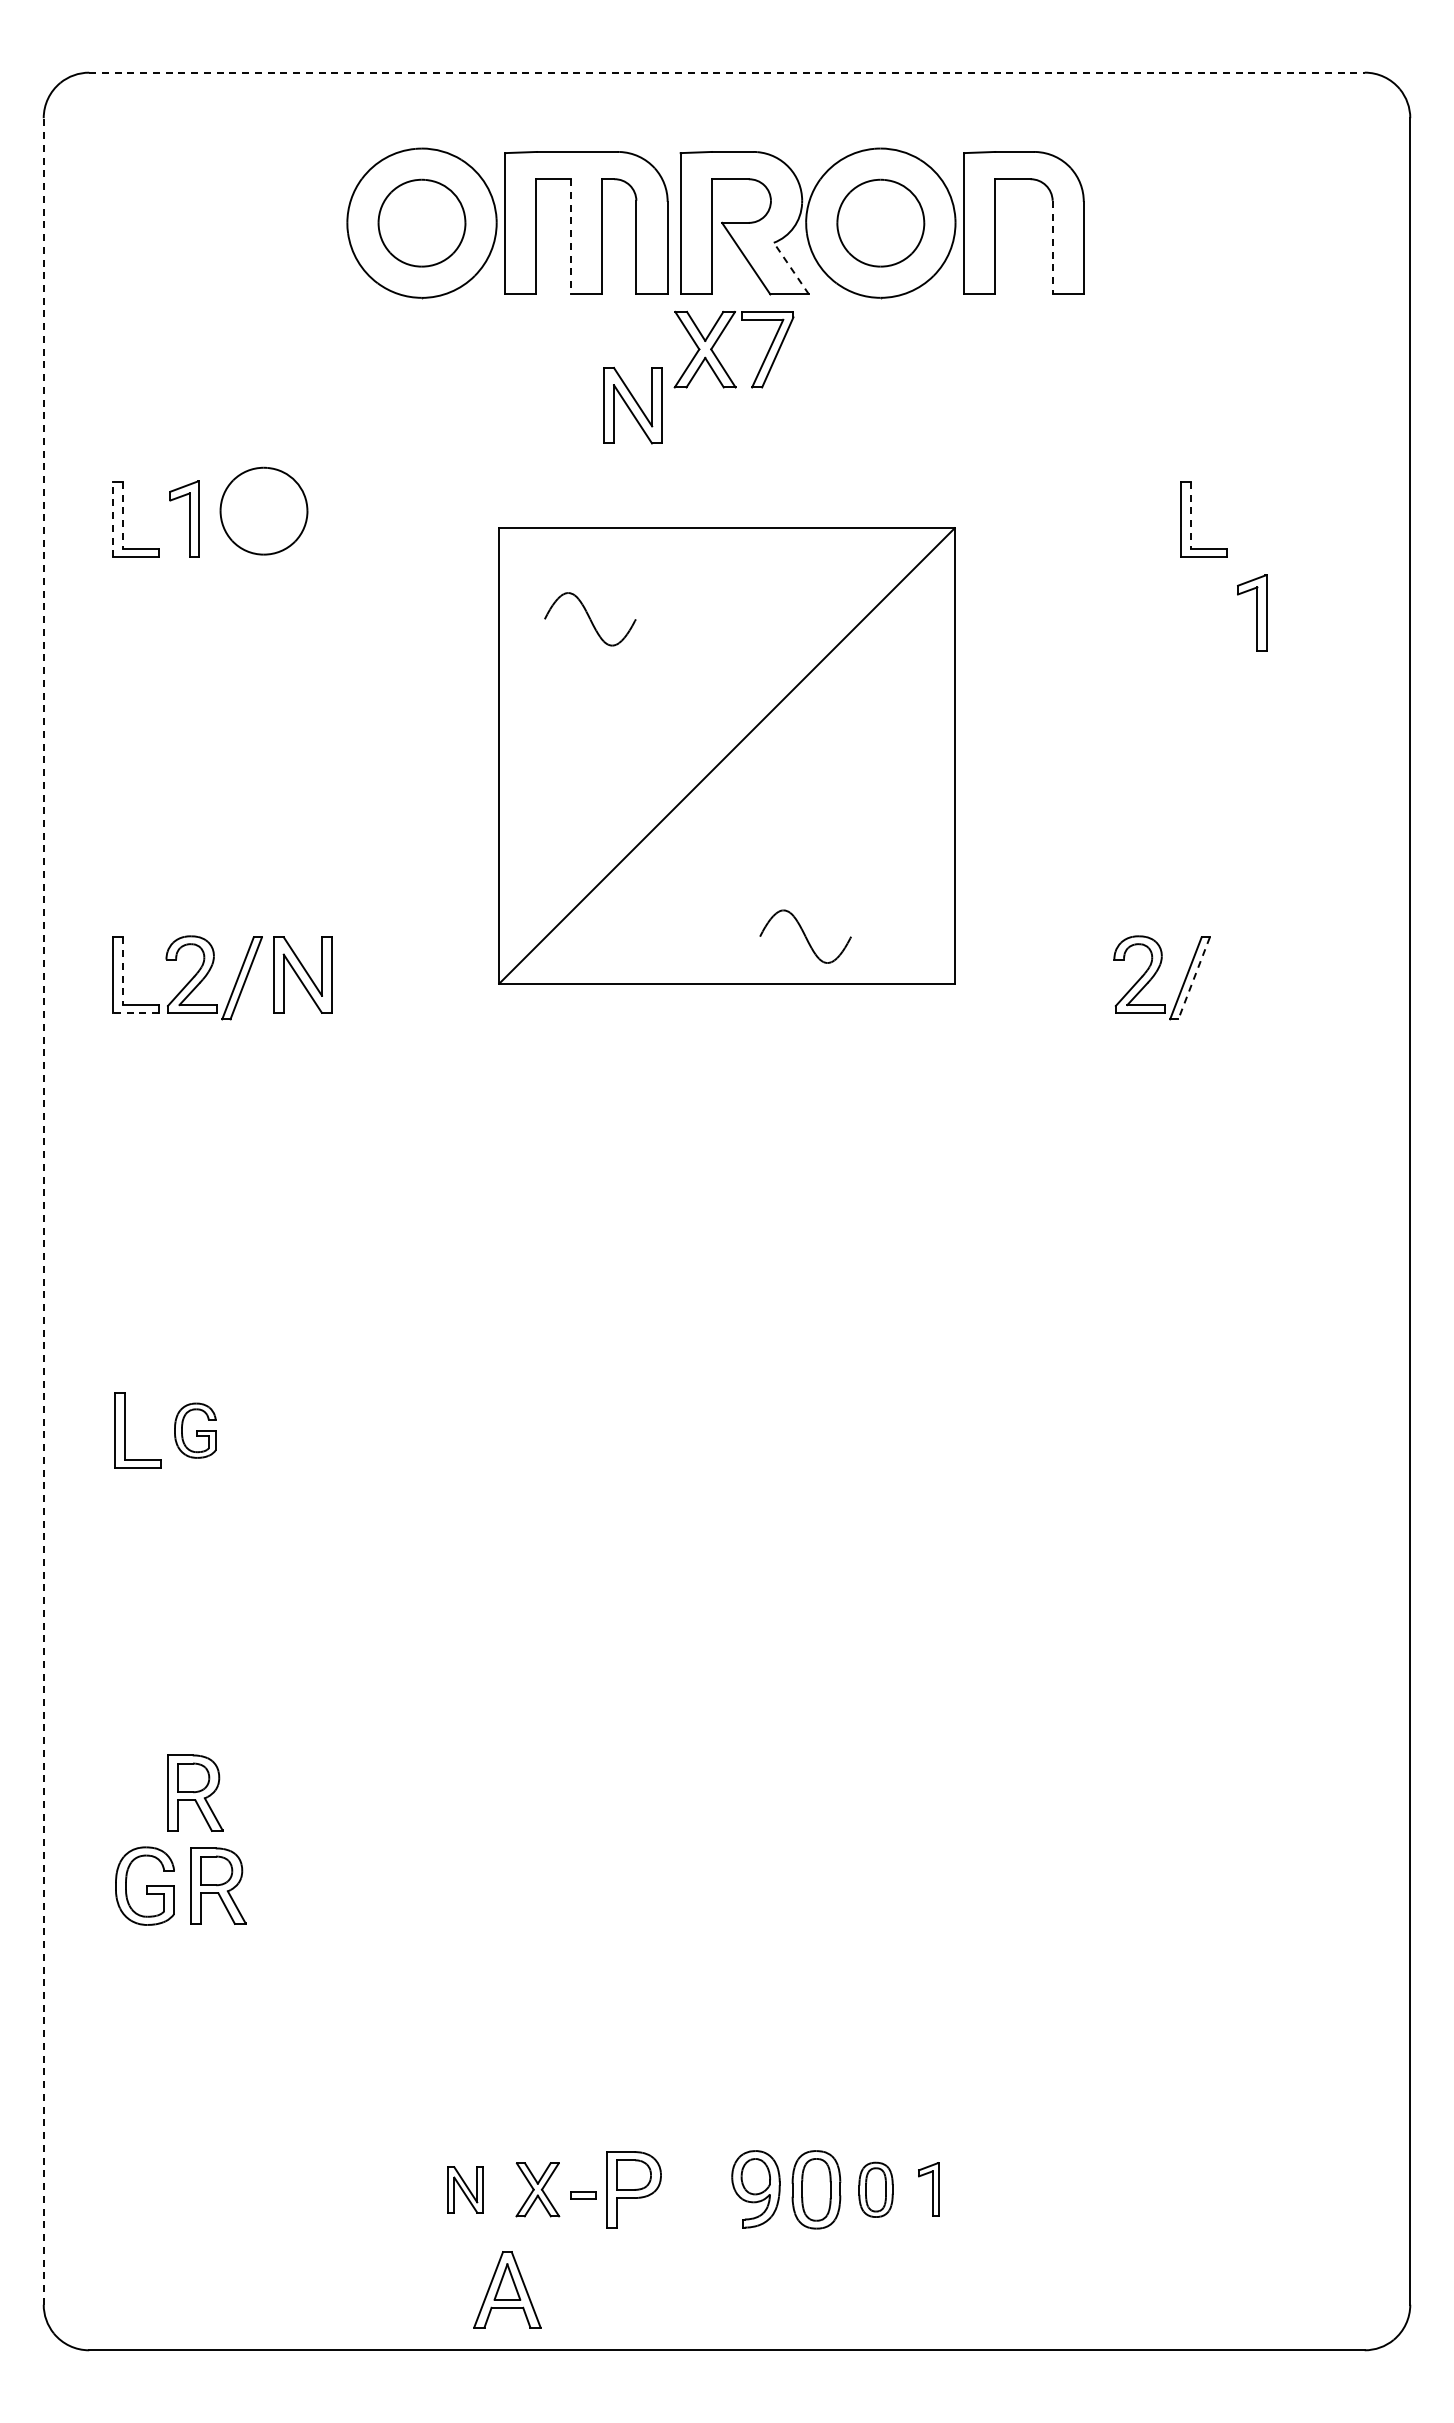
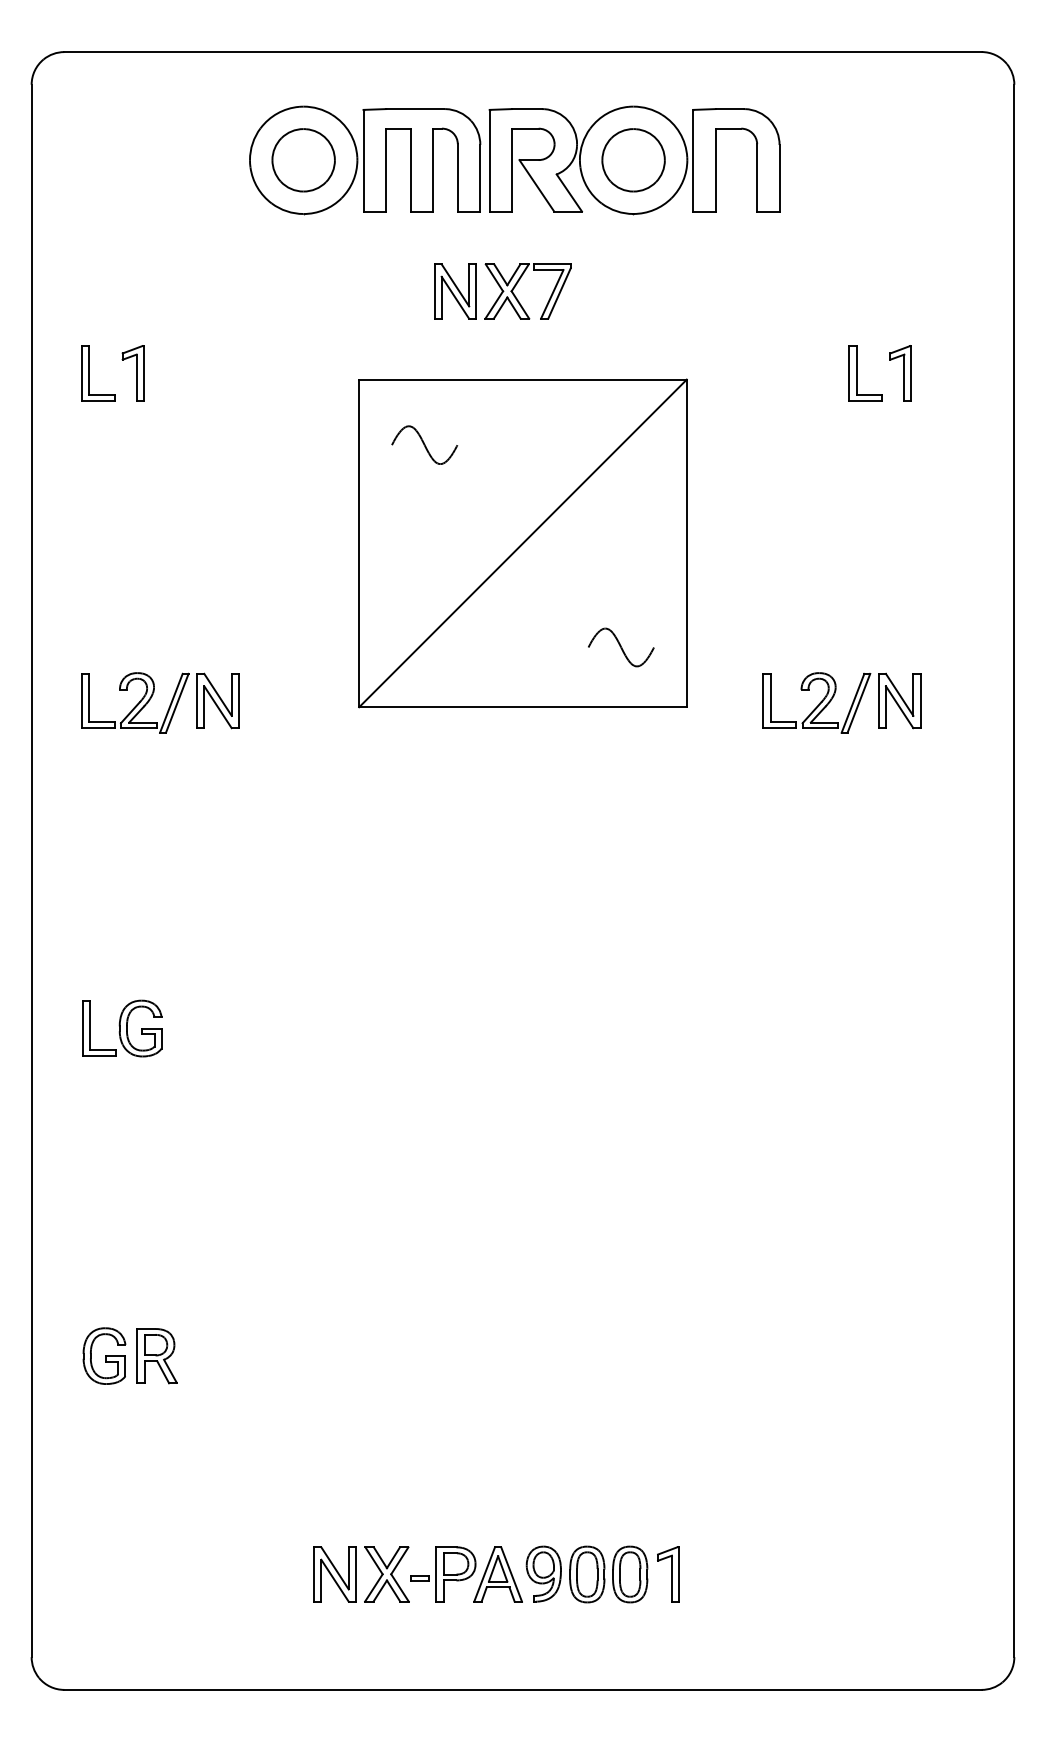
line: (726, 72) -> (522, 51), dashed -> solid
line: (571, 236) -> (411, 169), dashed -> solid
line: (1052, 247) -> (757, 177), dashed -> solid
line: (791, 268) -> (569, 192), dashed -> solid
part: (718, 358) -> (516, 297), moved
part: (263, 510) -> (189, 366), removed
line: (123, 515) -> (89, 370), dashed -> solid
line: (1190, 515) -> (856, 370), dashed -> solid
line: (113, 519) -> (81, 373), dashed -> solid
part: (1252, 612) -> (900, 372), moved
part: (805, 936) -> (621, 647), moved
line: (123, 971) -> (89, 698), dashed -> solid
part: (1071, 974) -> (770, 700), added
part: (1250, 974) -> (899, 700), added
line: (1194, 978) -> (859, 703), dashed -> solid
line: (136, 1012) -> (98, 727), dashed -> solid
line: (43, 1210) -> (31, 870), dashed -> solid
part: (195, 1430) -> (140, 1028), size x1.43
part: (195, 1792) -> (140, 1288), removed
part: (465, 2189) -> (334, 1574), size x1.67
part: (537, 2189) -> (386, 1574), size x1.43
part: (875, 2189) -> (629, 1574), size x1.43
part: (928, 2189) -> (667, 1574), size x1.43
part: (507, 2289) -> (498, 1574), moved

